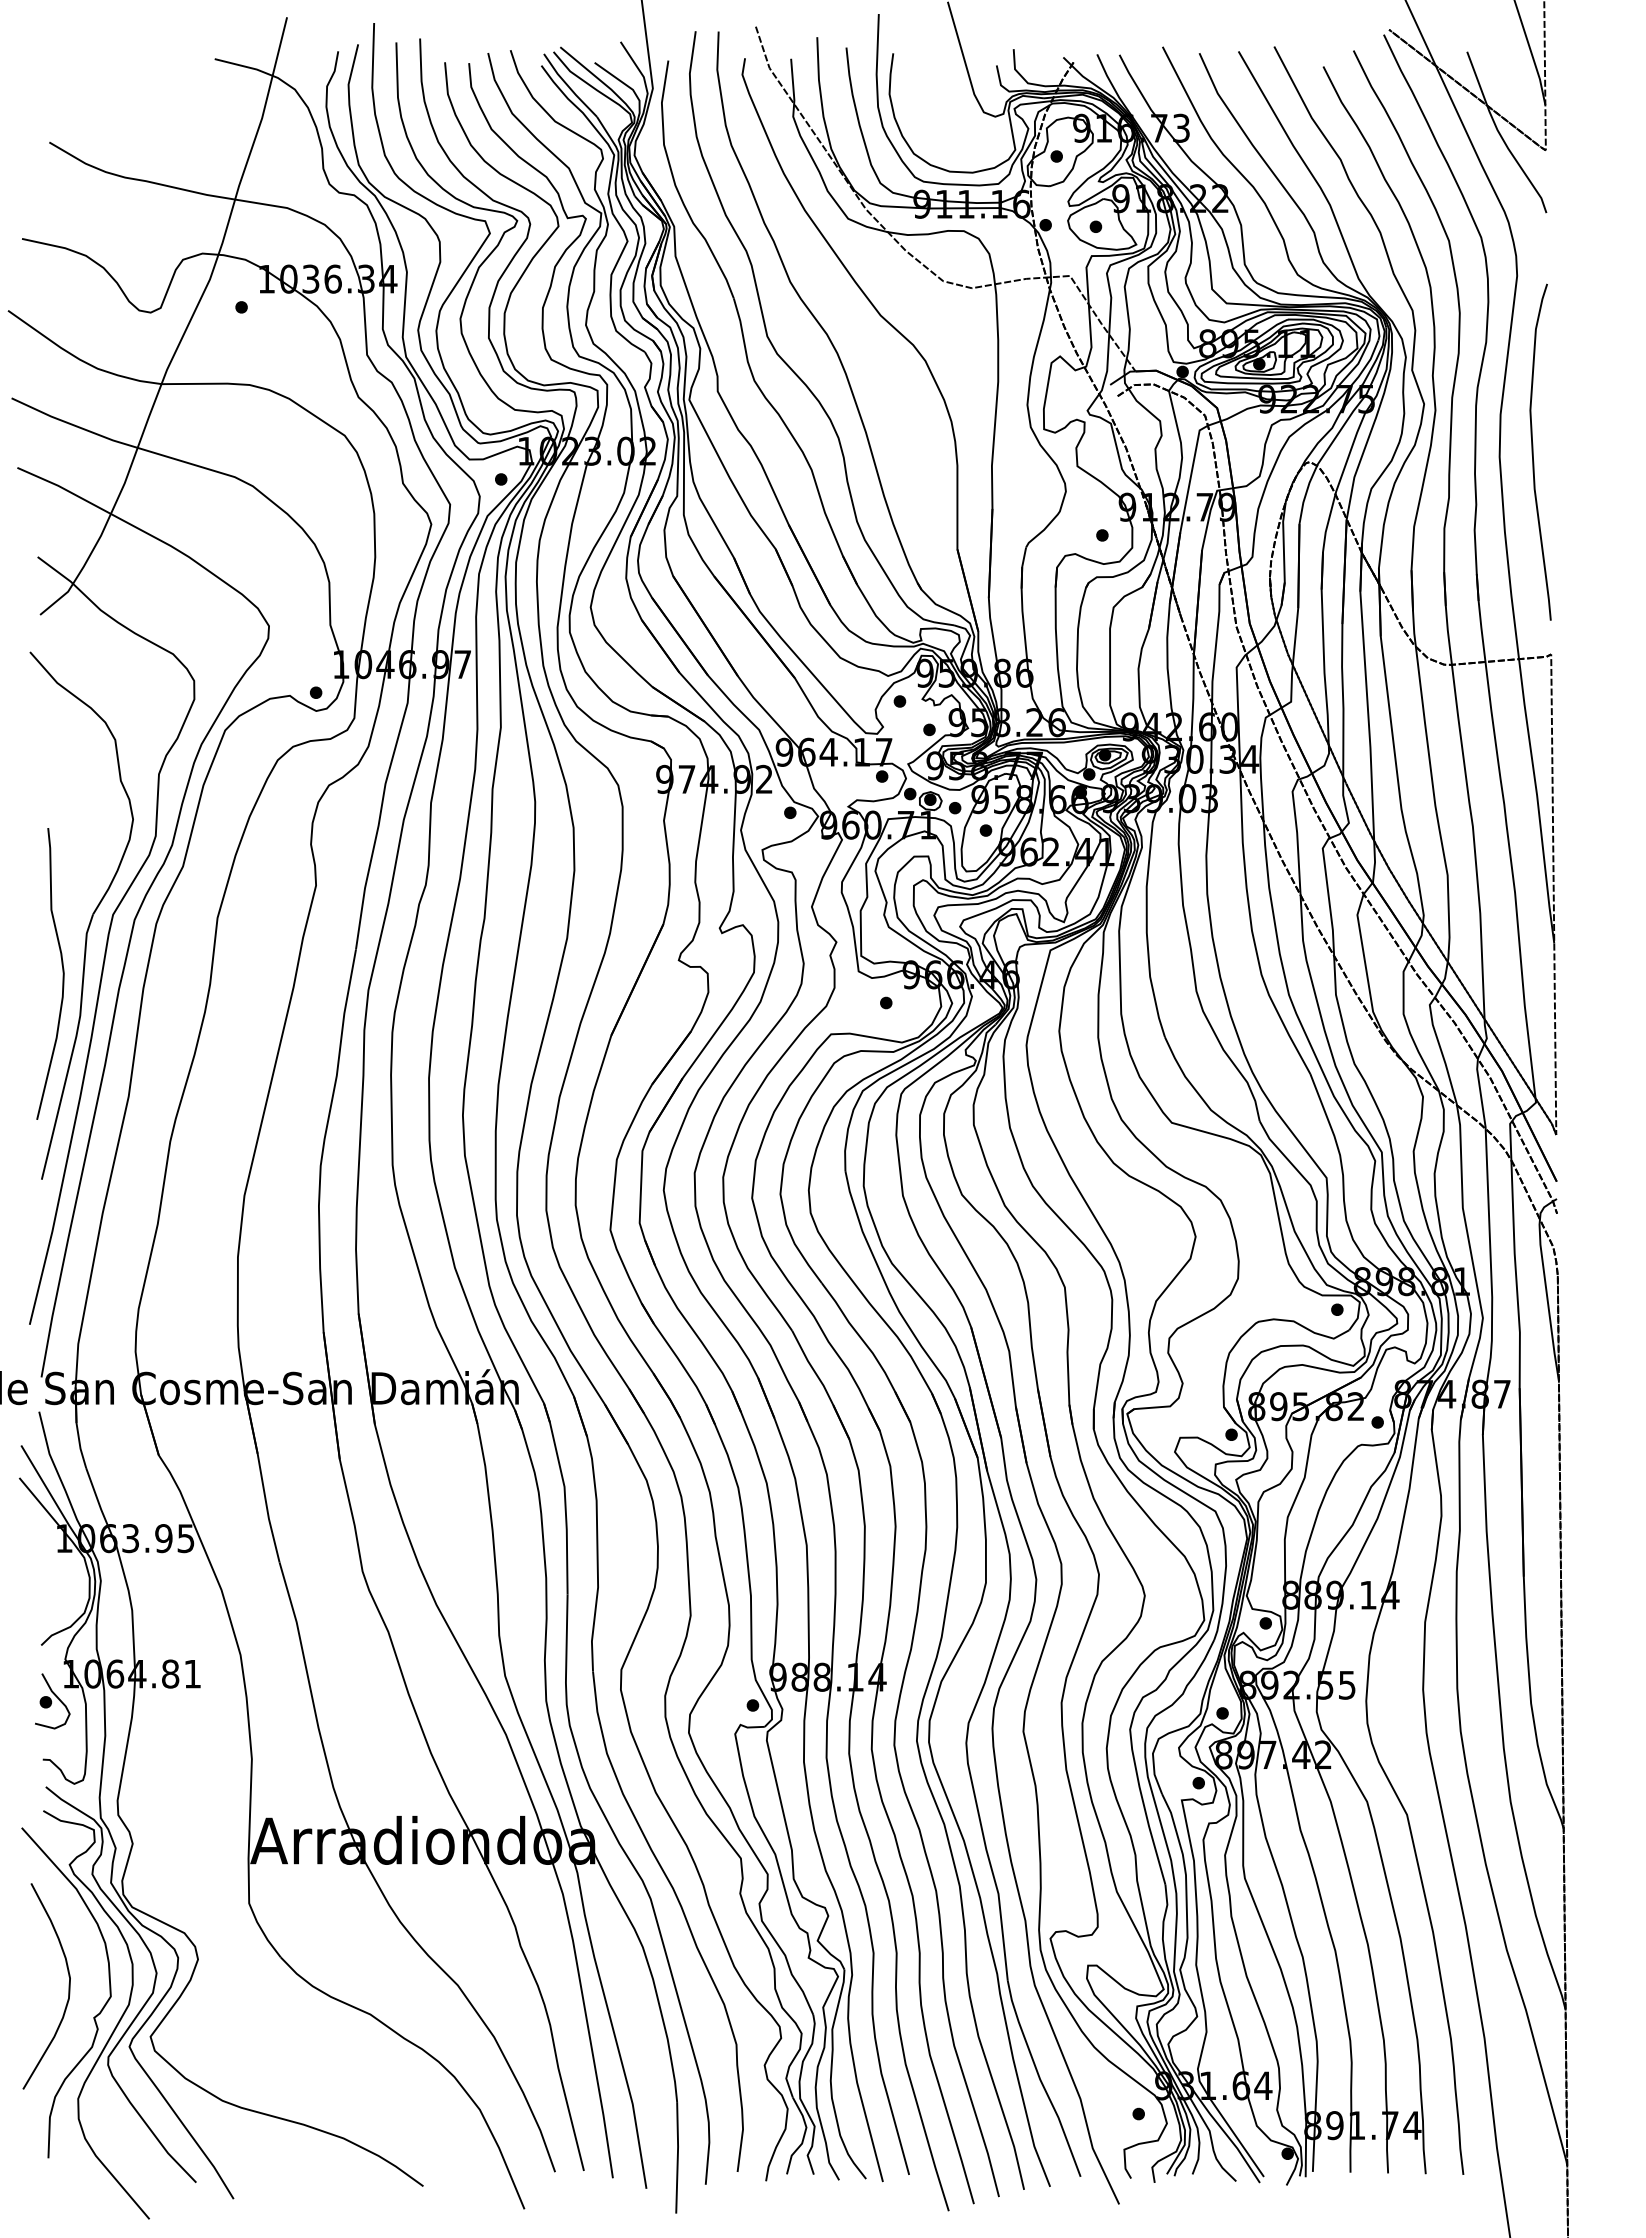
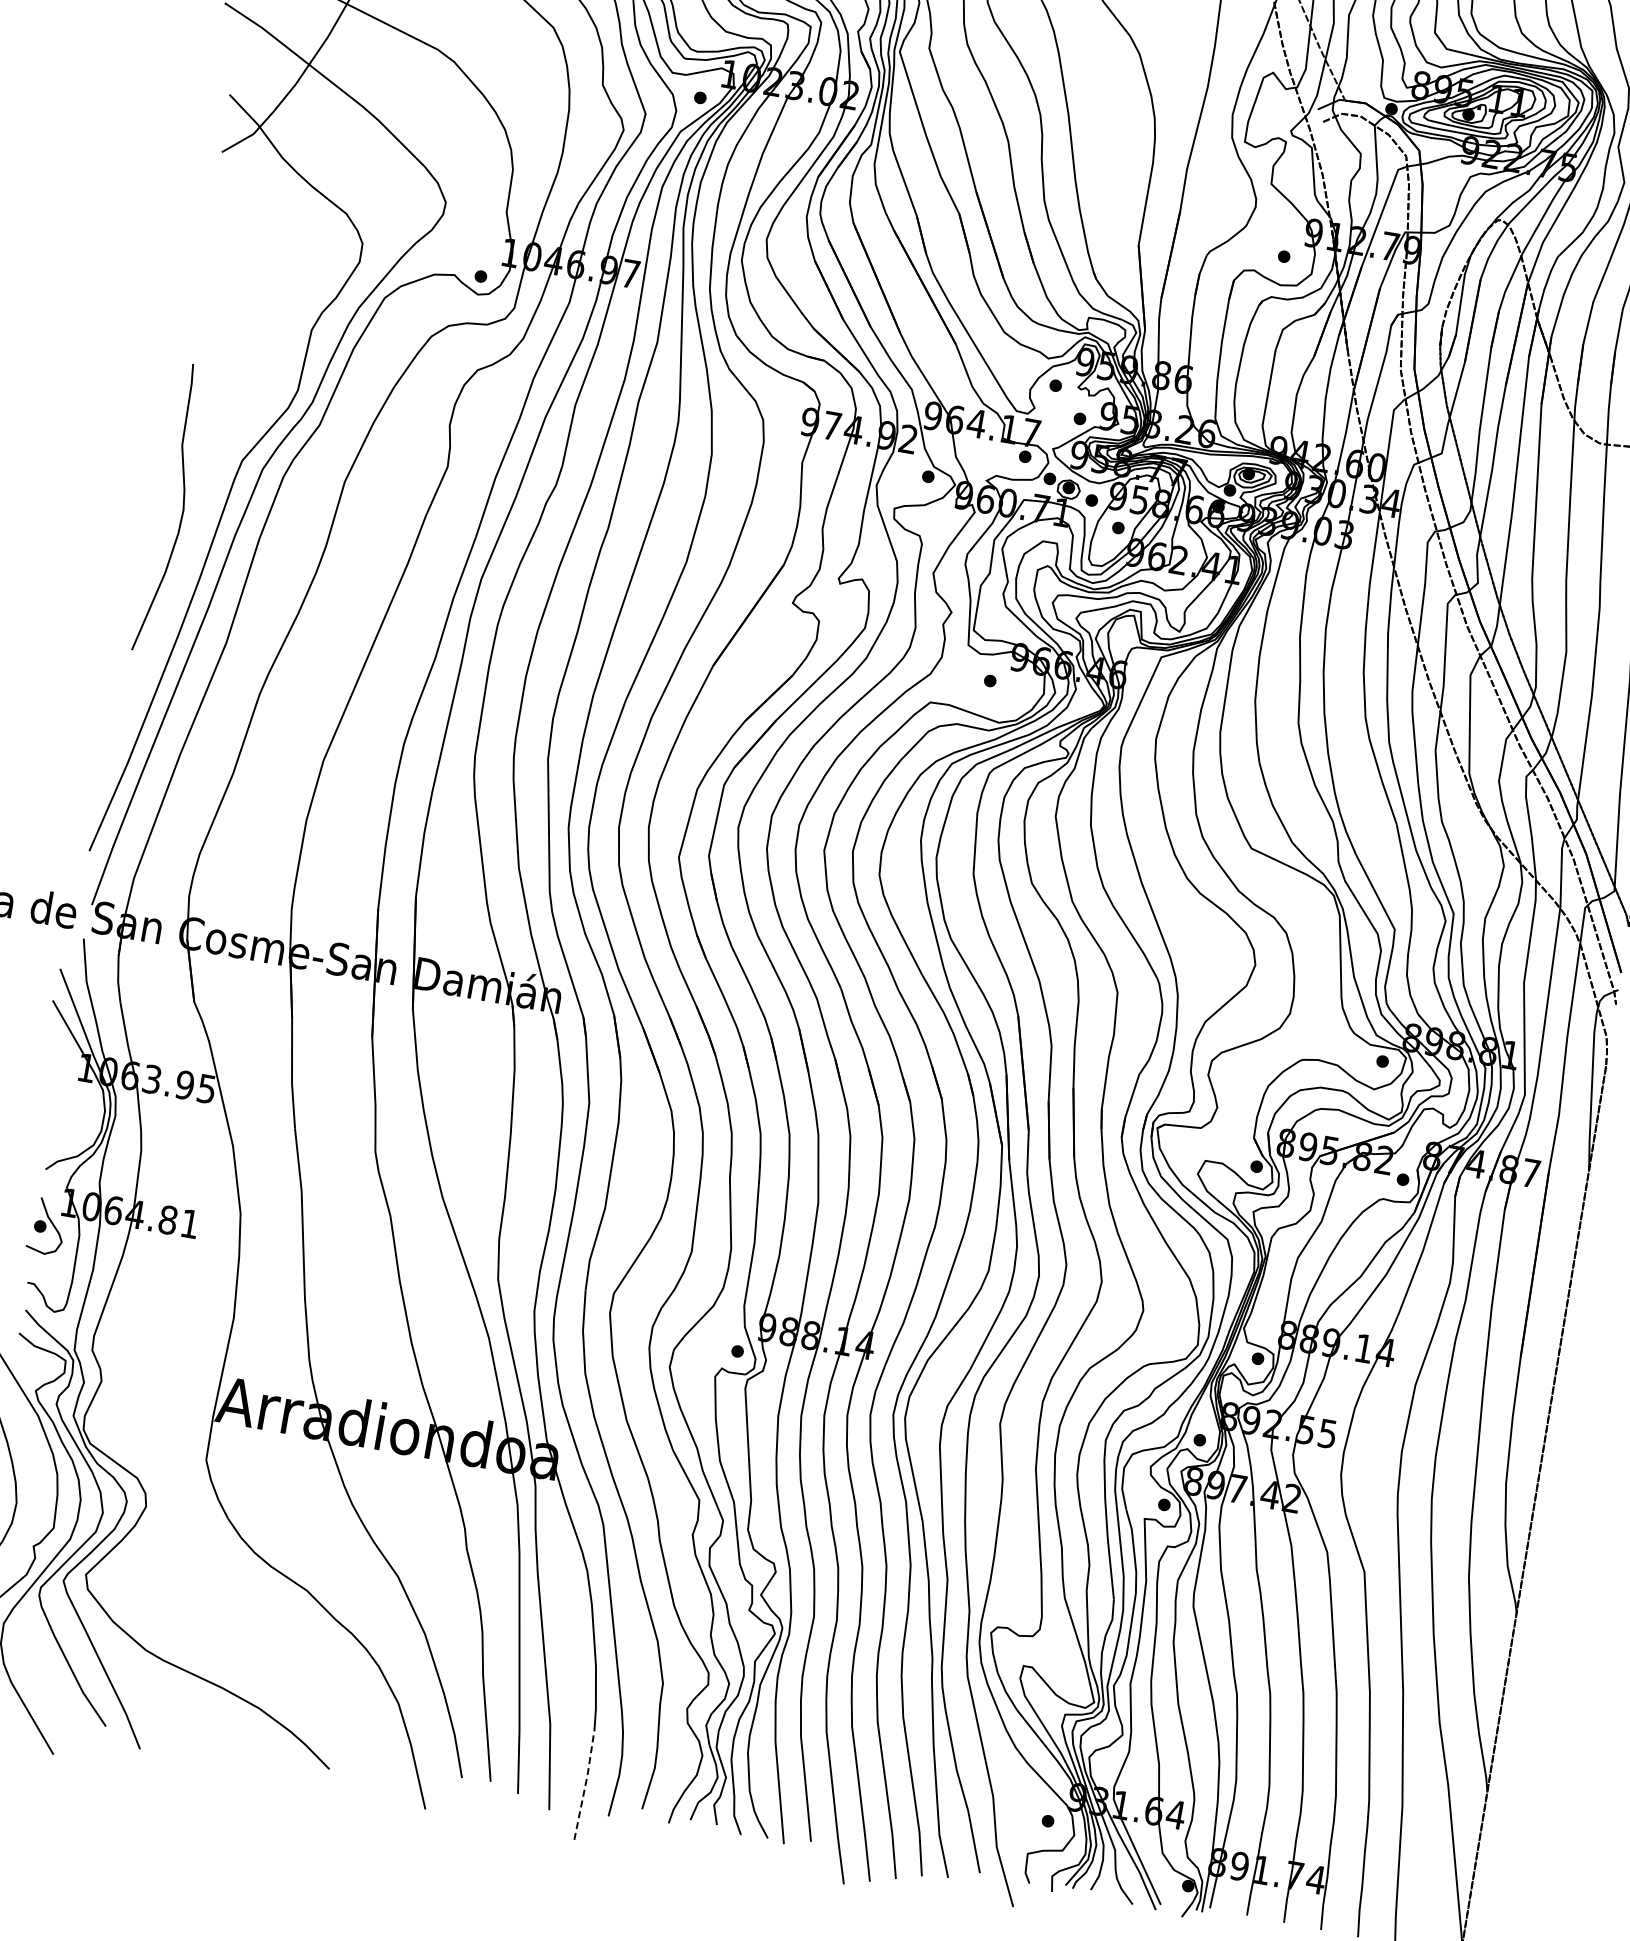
part: (90, 918) -> (219, 460), removed
line: (677, 2156) -> (585, 1783), solid -> dashed

